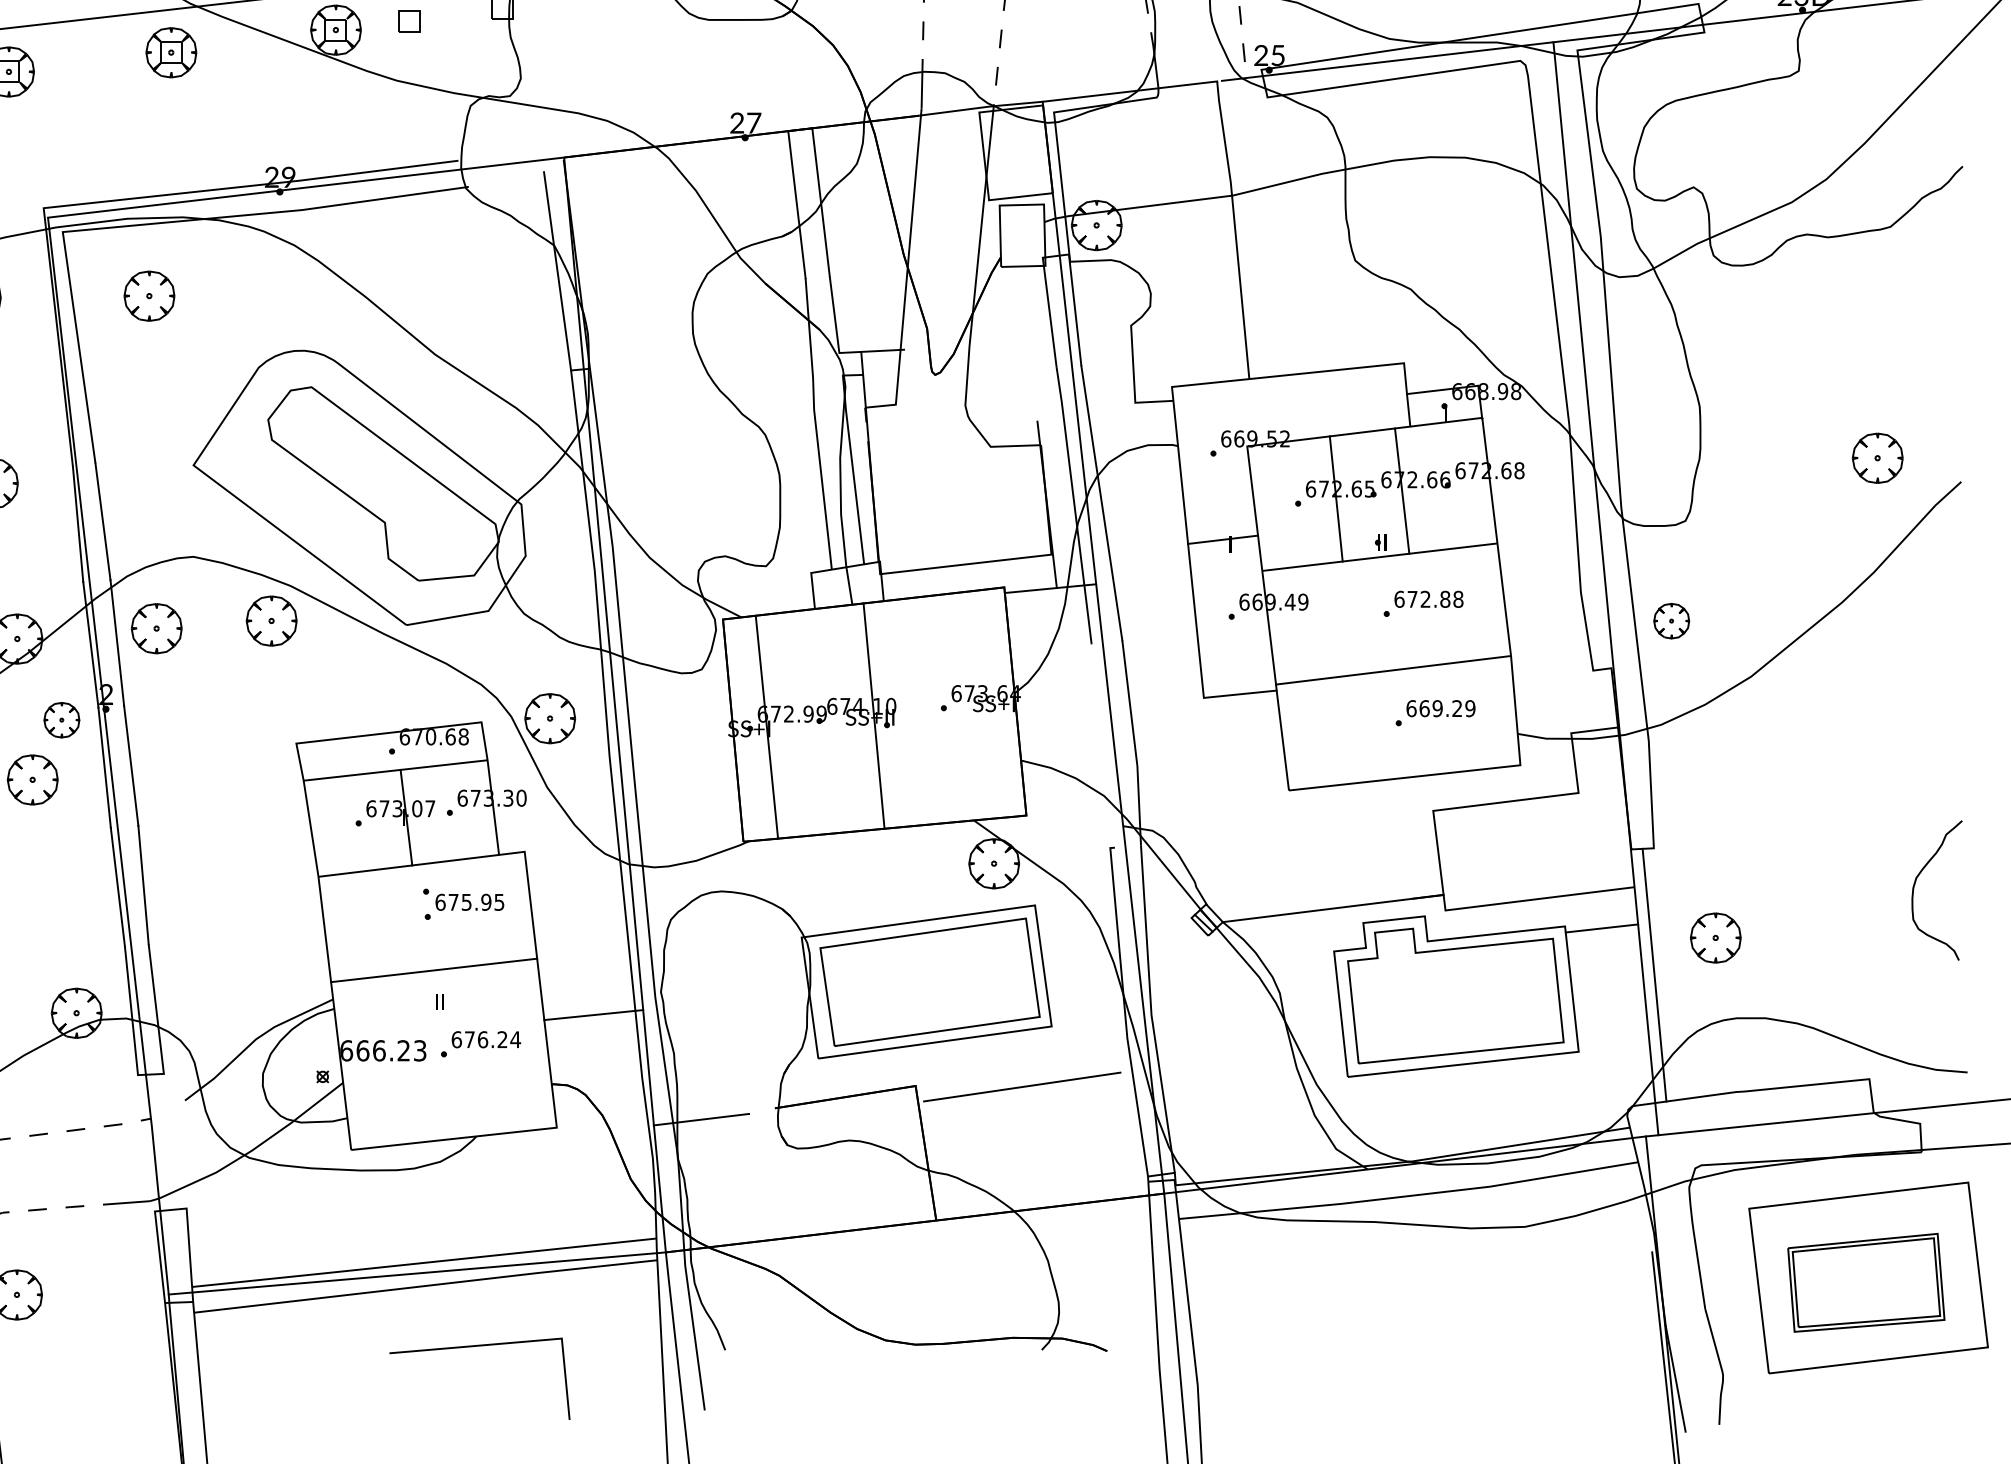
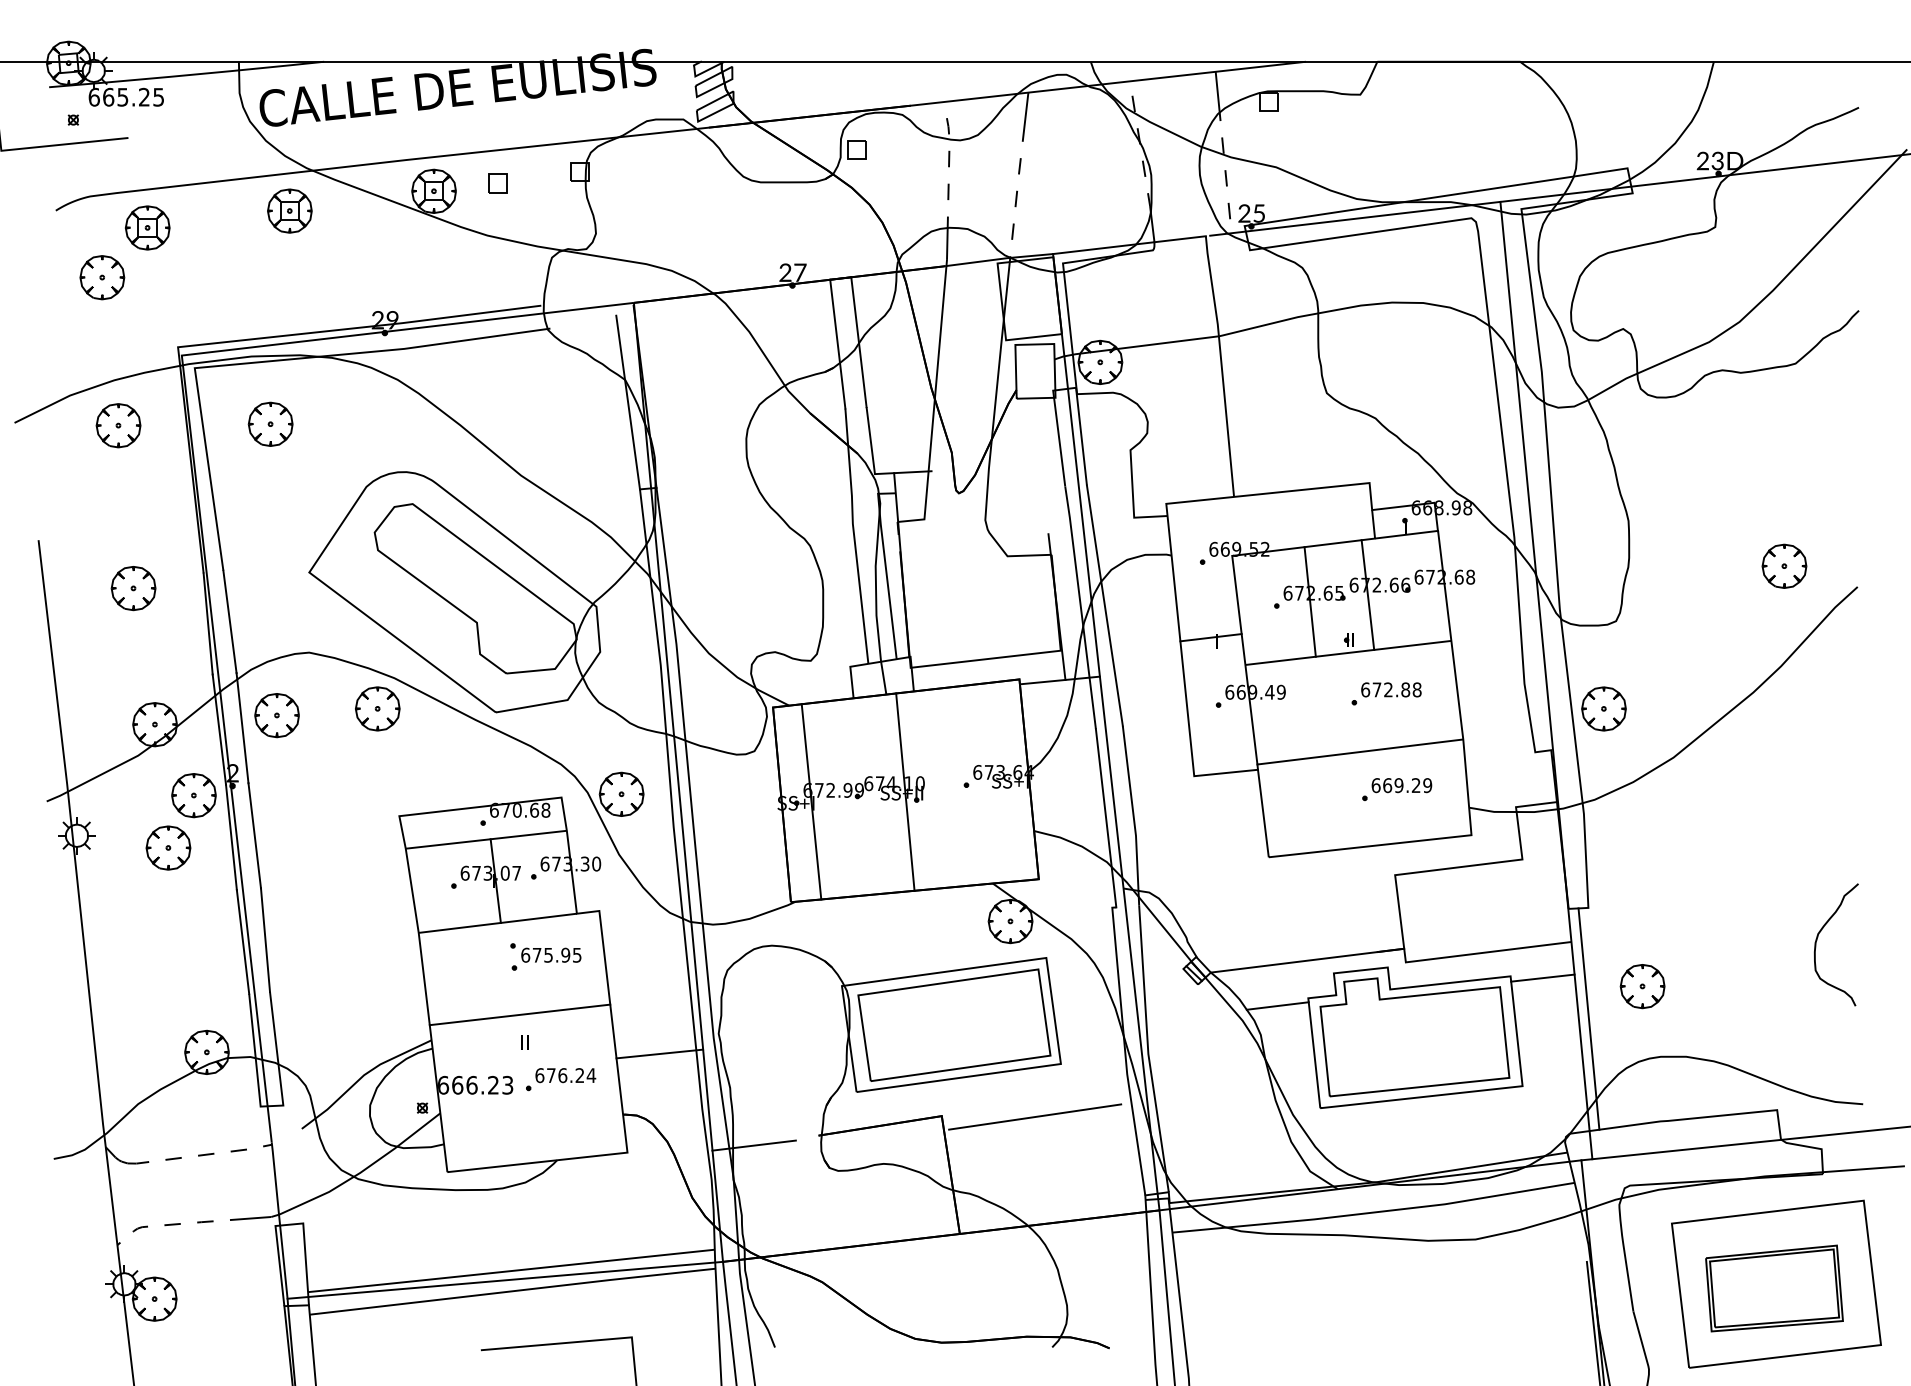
part: (1671, 620) -> (1603, 708), size x1.43
part: (61, 719) -> (193, 795), size x1.43
line: (1102, 746) -> (1105, 818), added
line: (1298, 959) -> (1277, 1005), added

